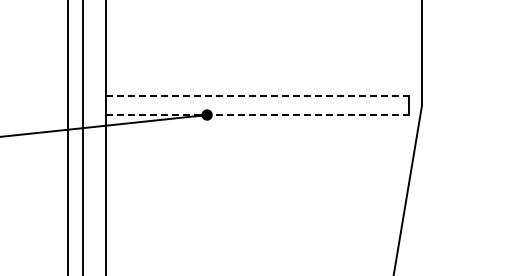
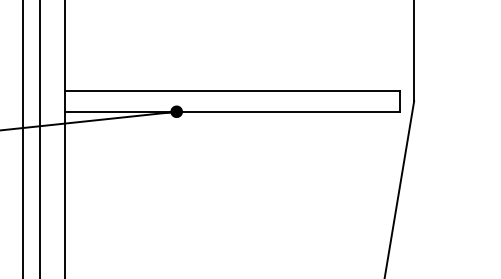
line: (257, 96) -> (232, 91), dashed -> solid
line: (257, 115) -> (232, 112), dashed -> solid

